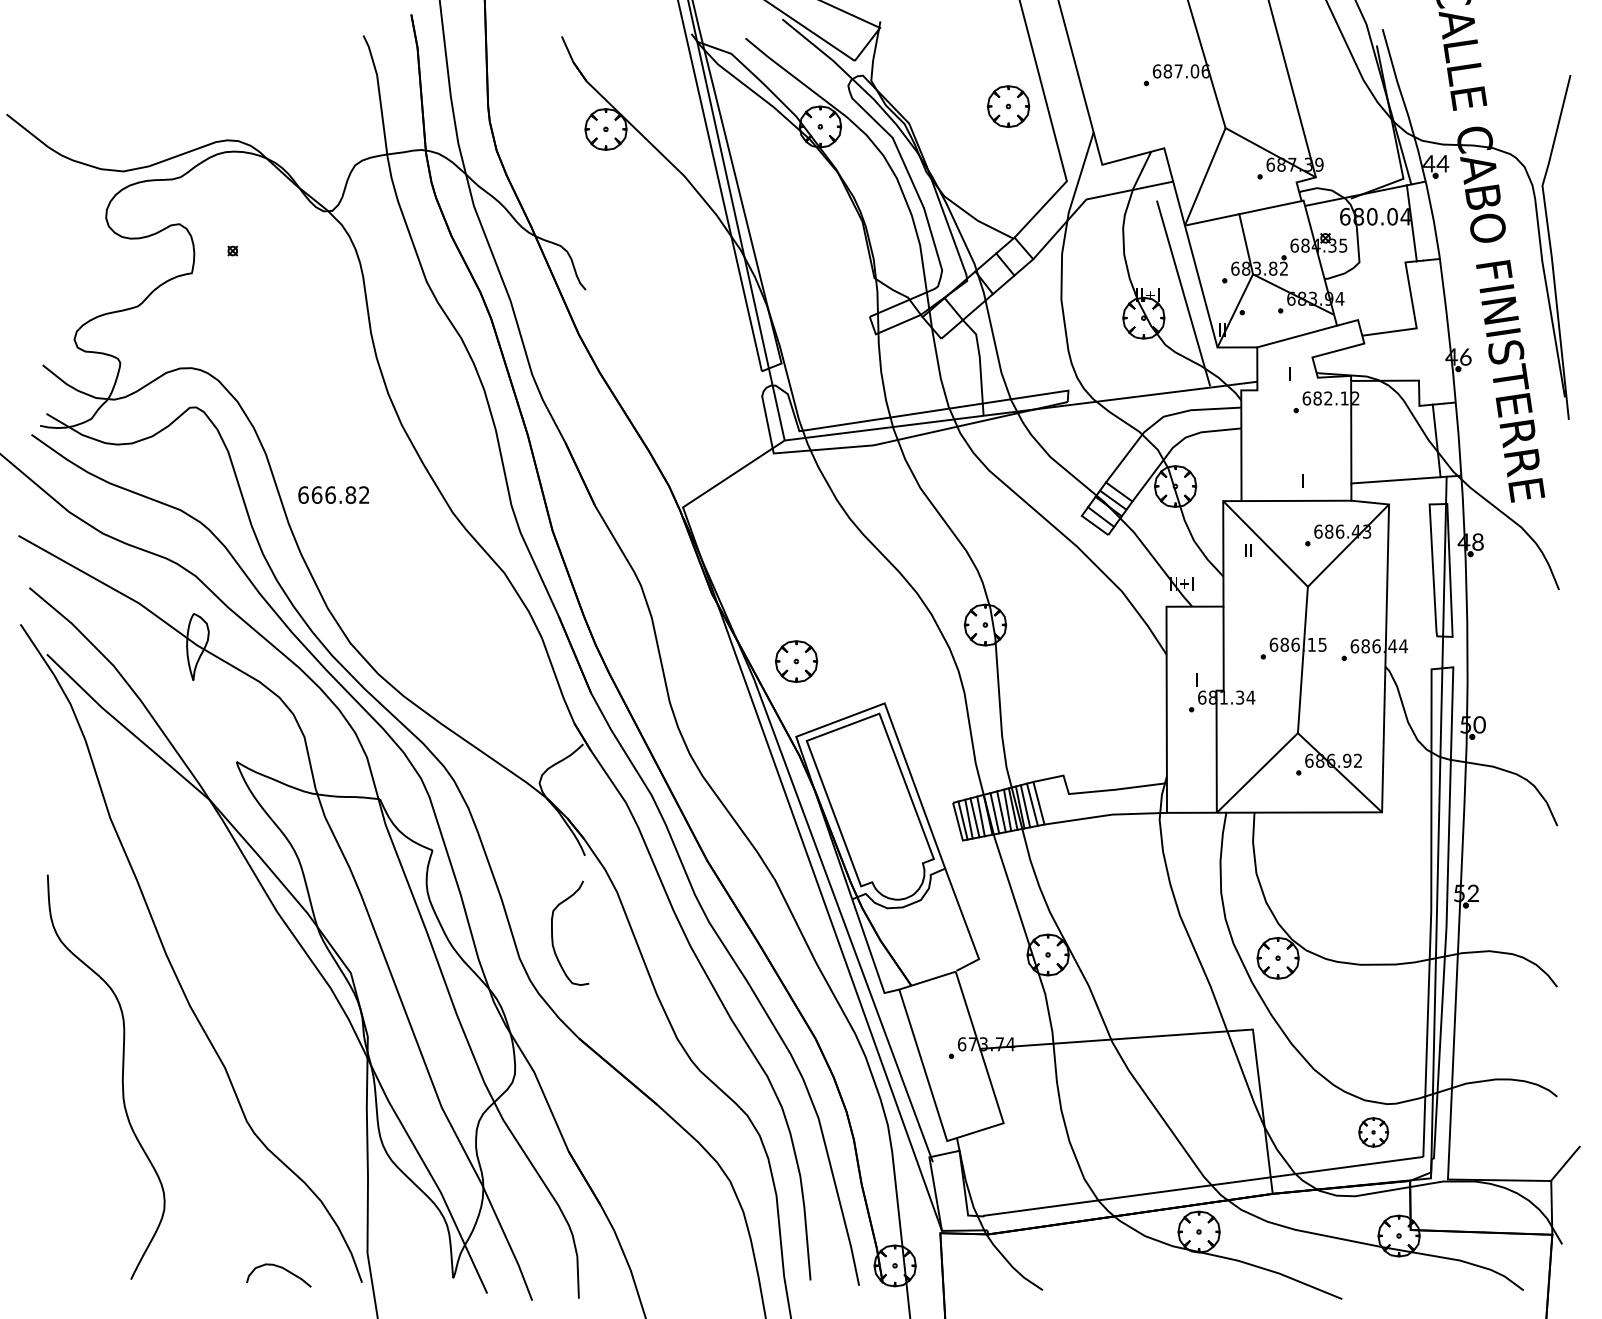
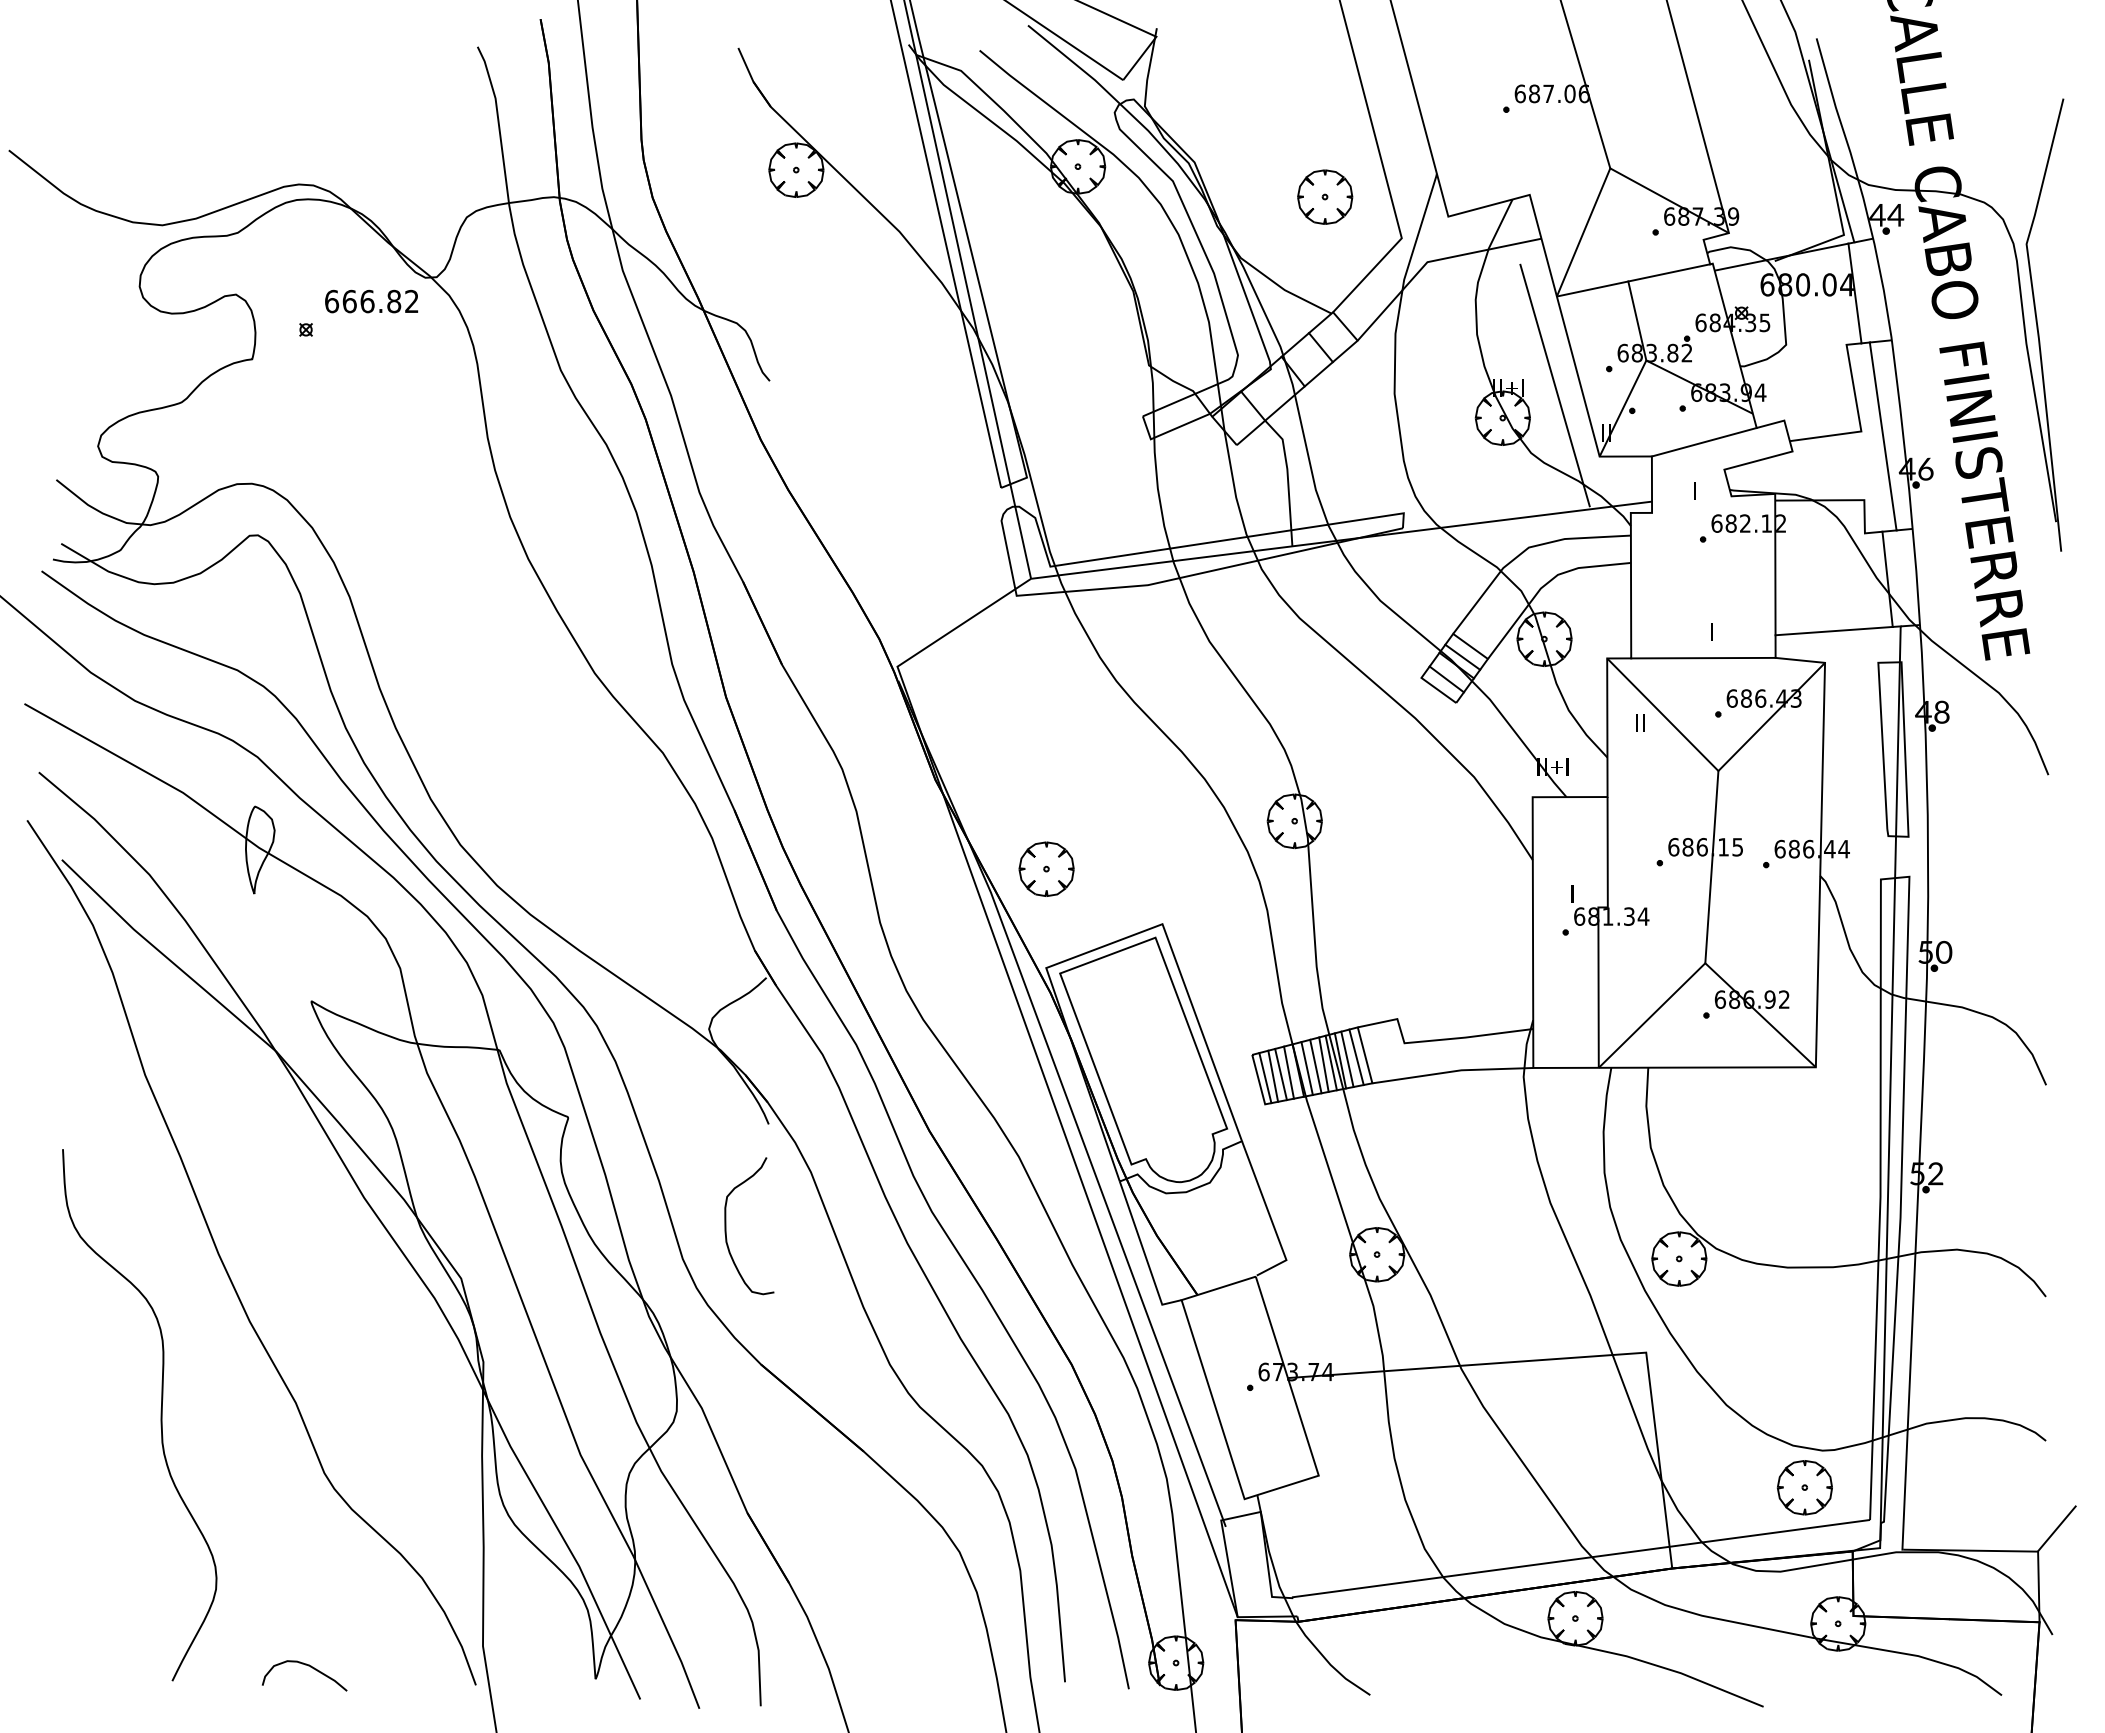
part: (1008, 106) -> (1325, 196), moved
line: (1432, 332) -> (1882, 436), added
text: (333, 495) -> (371, 301), moved
part: (1373, 1132) -> (1804, 1487), size x1.43
curve: (281, 1268) -> (308, 1666), moved

